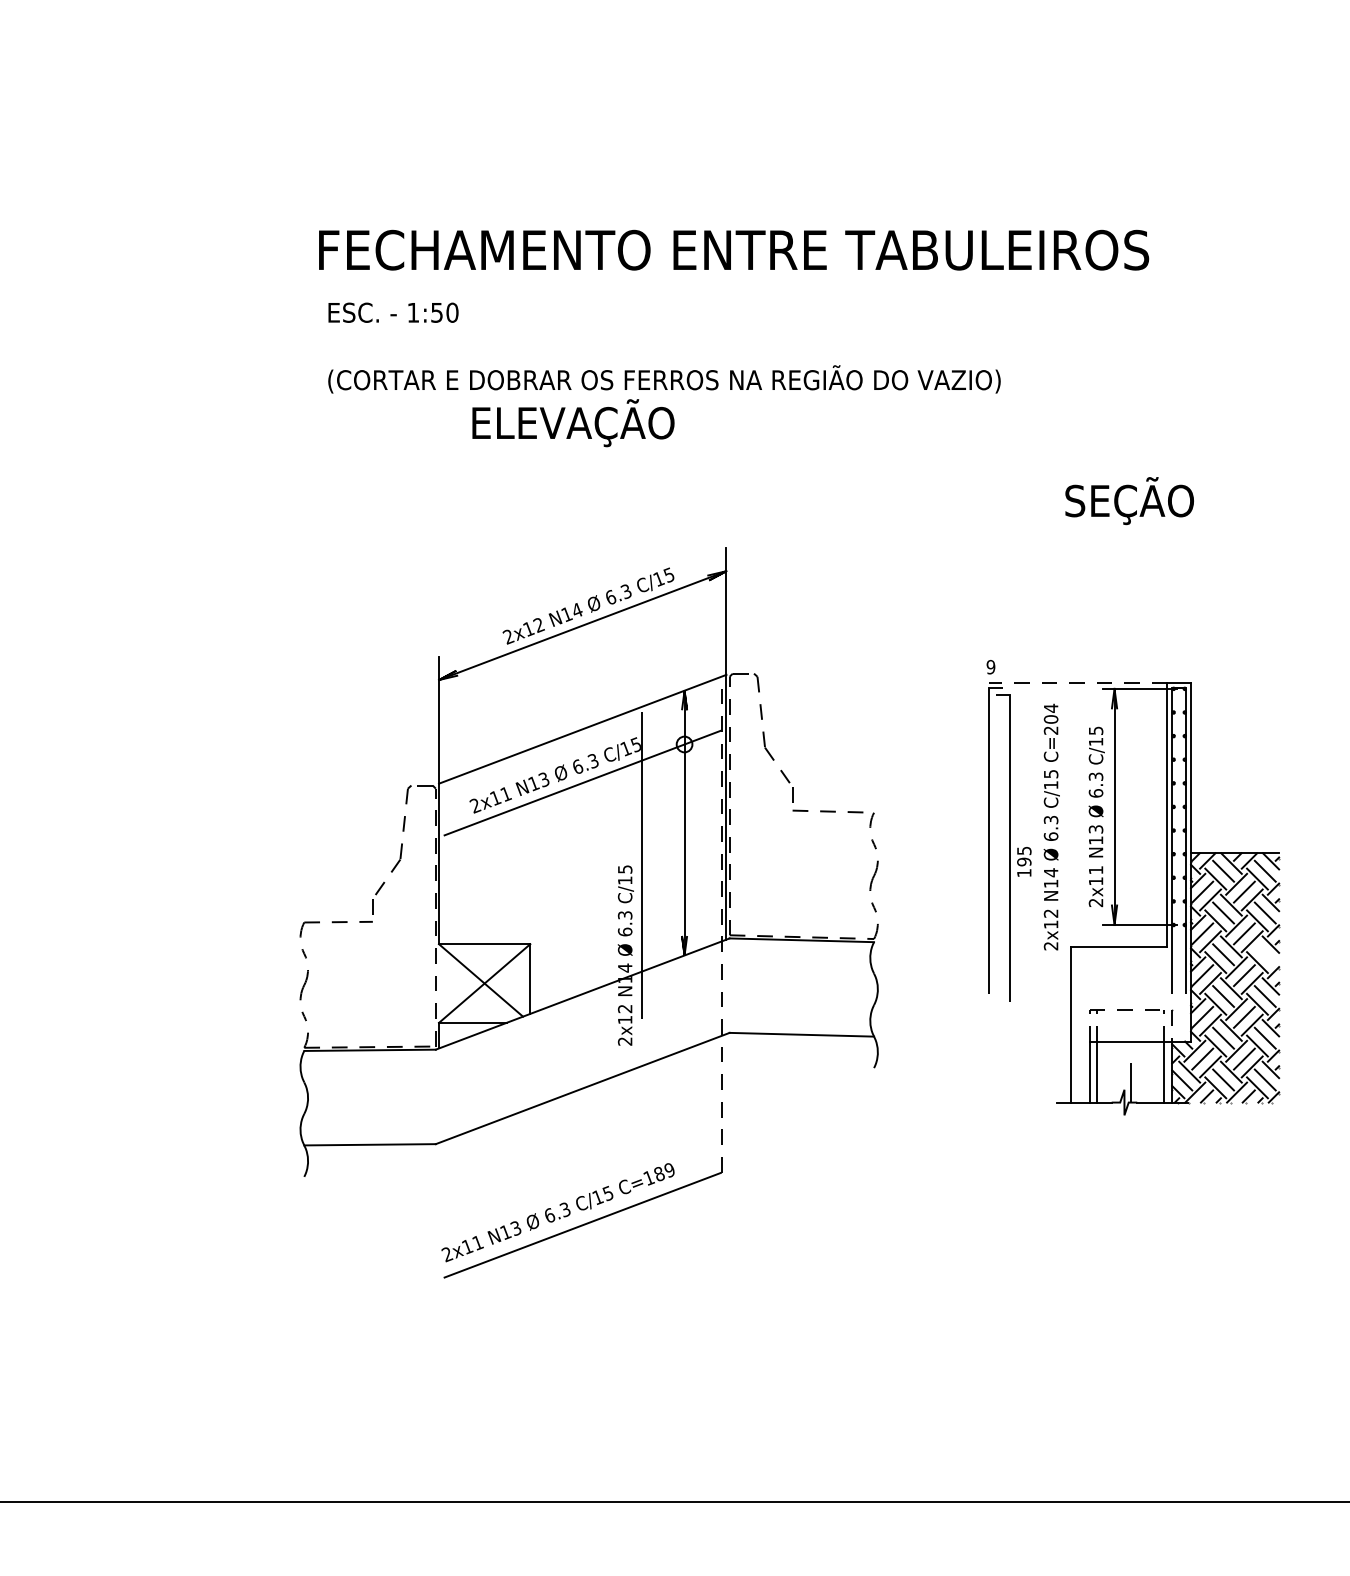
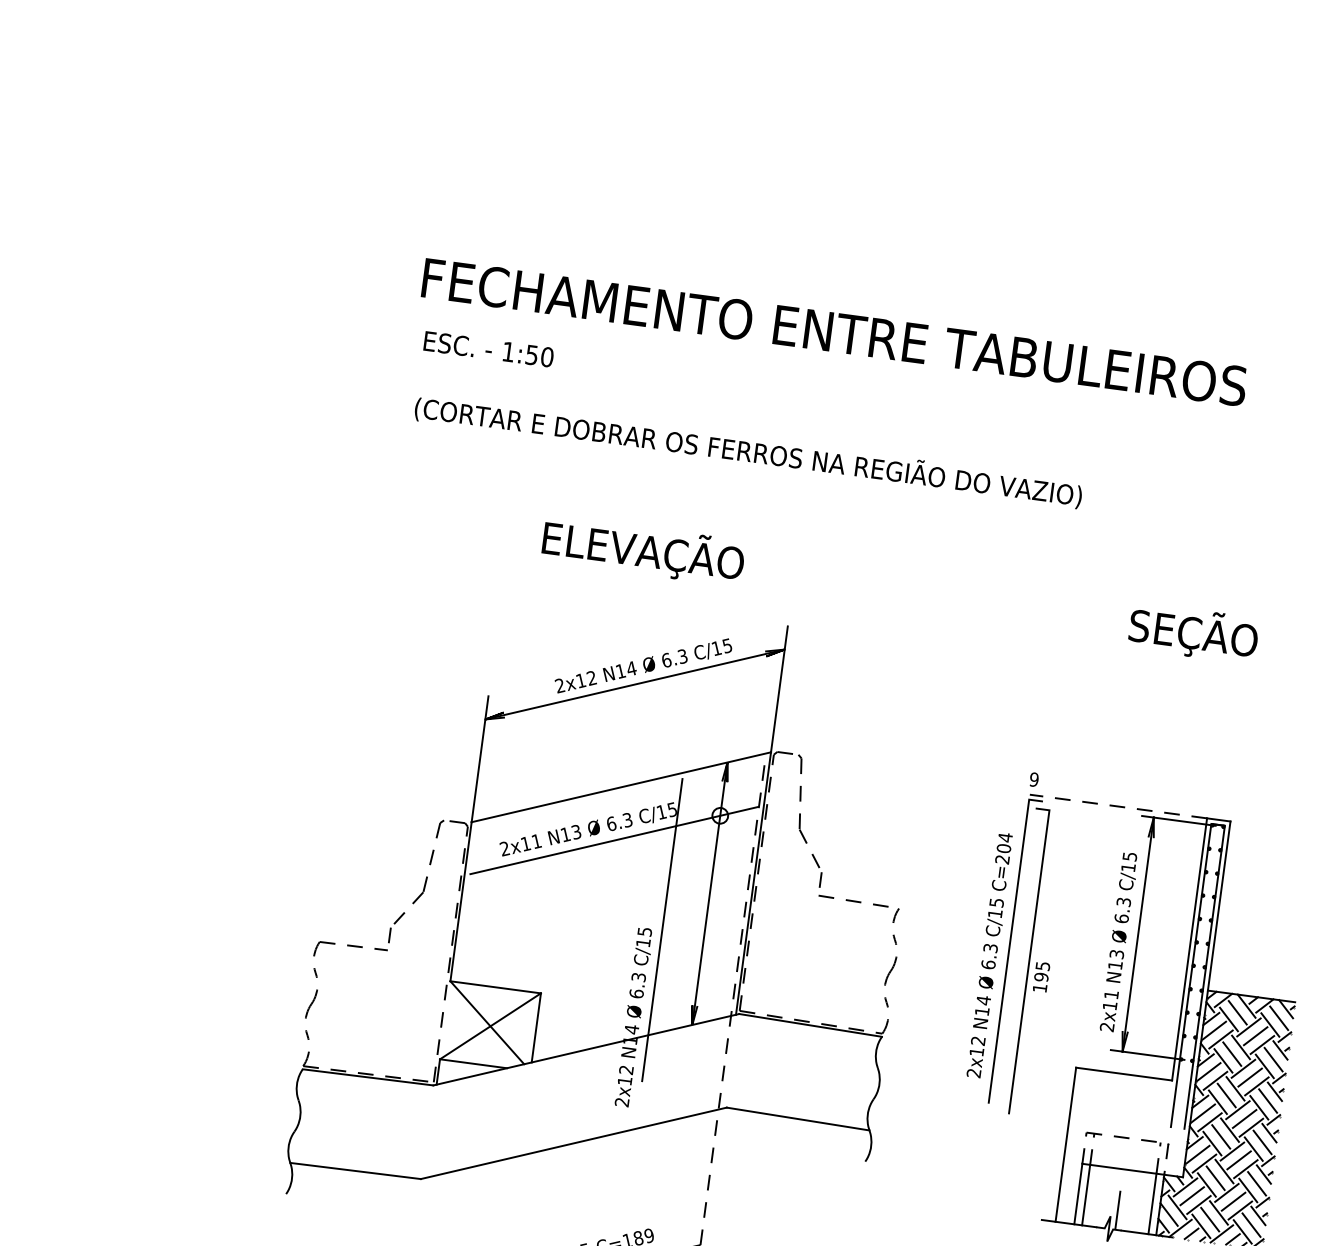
text: (573, 423) -> (643, 551), moved
text: (1051, 826) -> (990, 954), moved
line: (1264, 954) -> (1267, 1100), added

